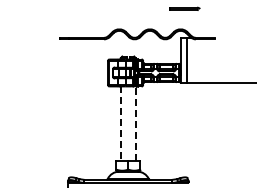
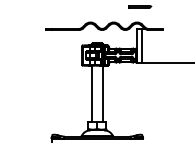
line: (135, 123) -> (102, 93), dashed -> solid
line: (120, 124) -> (91, 94), dashed -> solid

